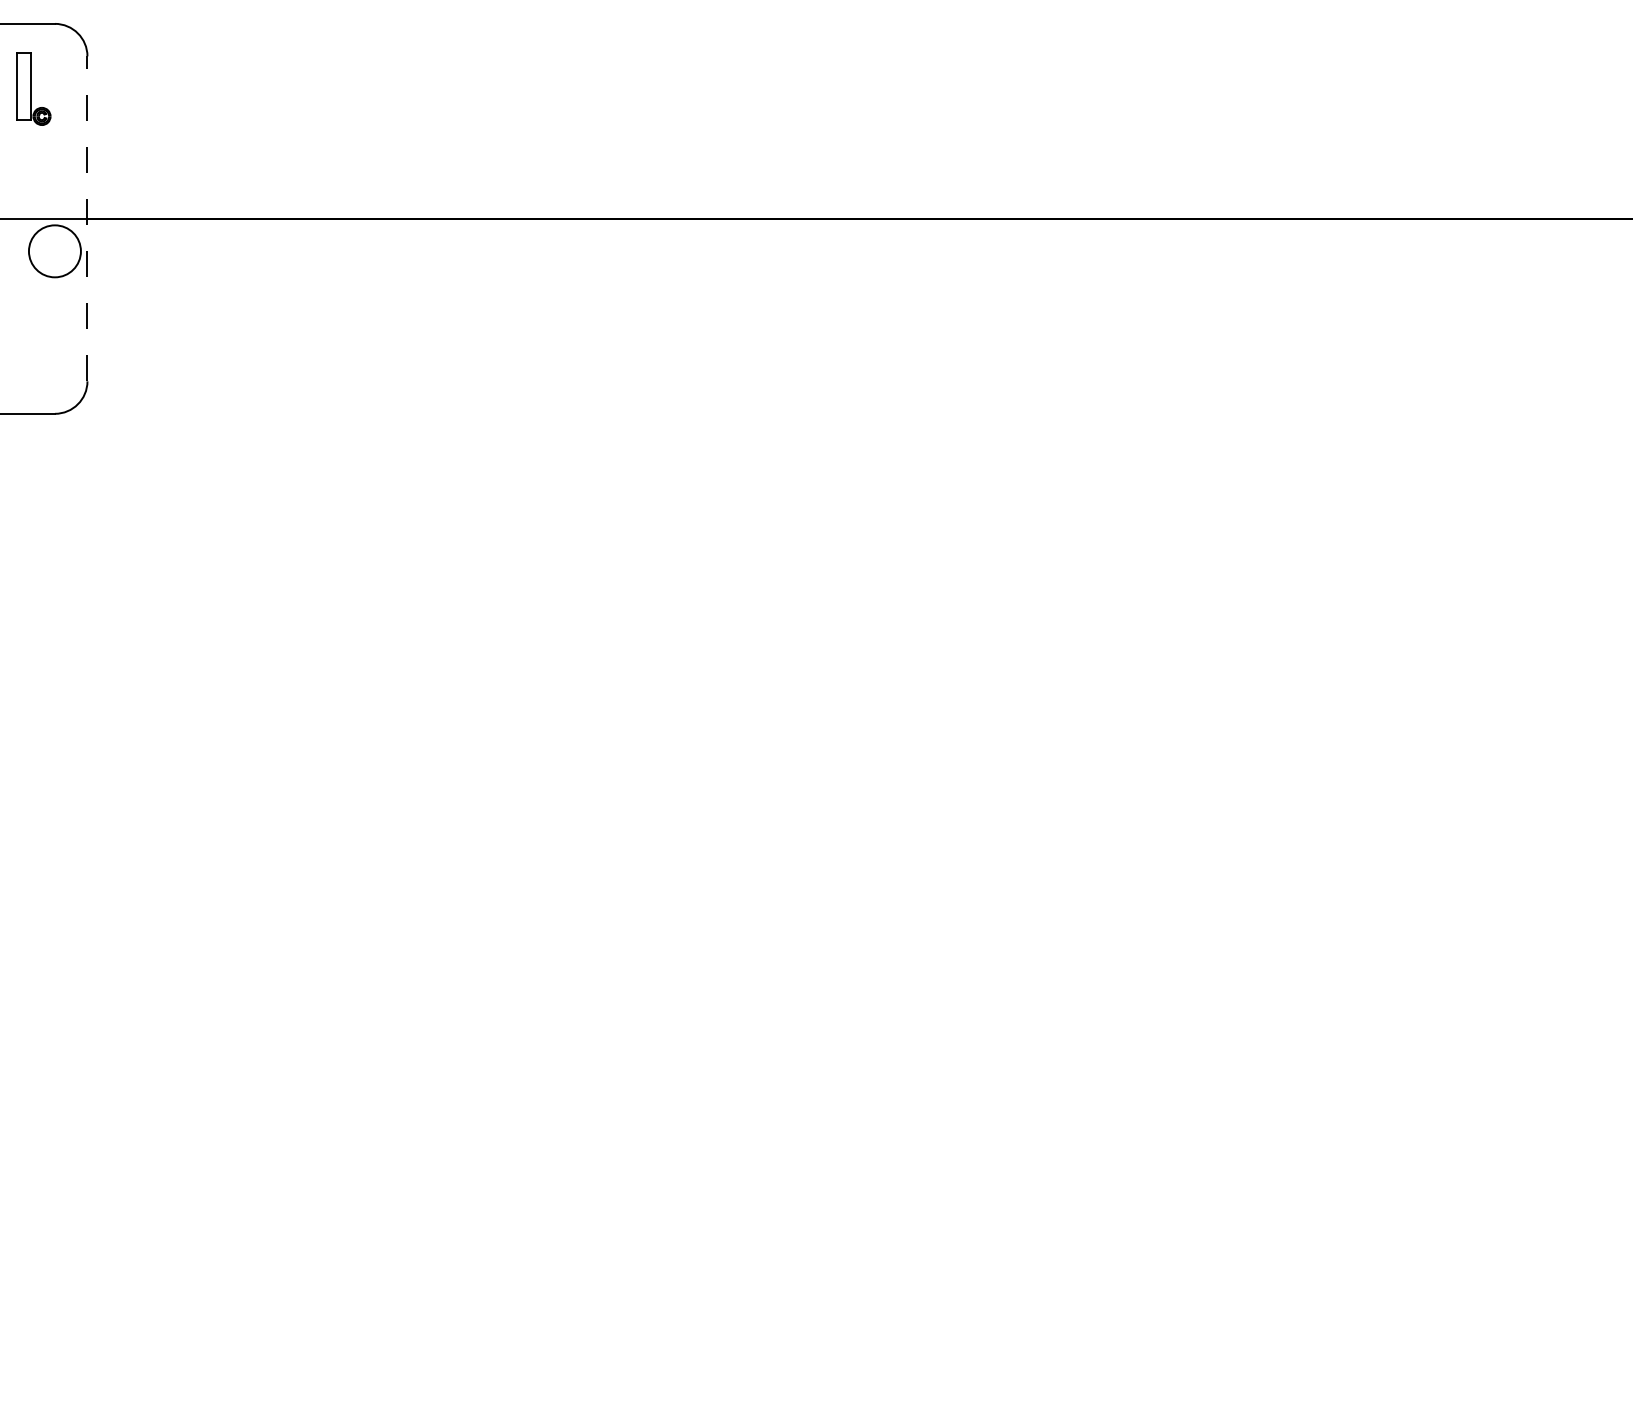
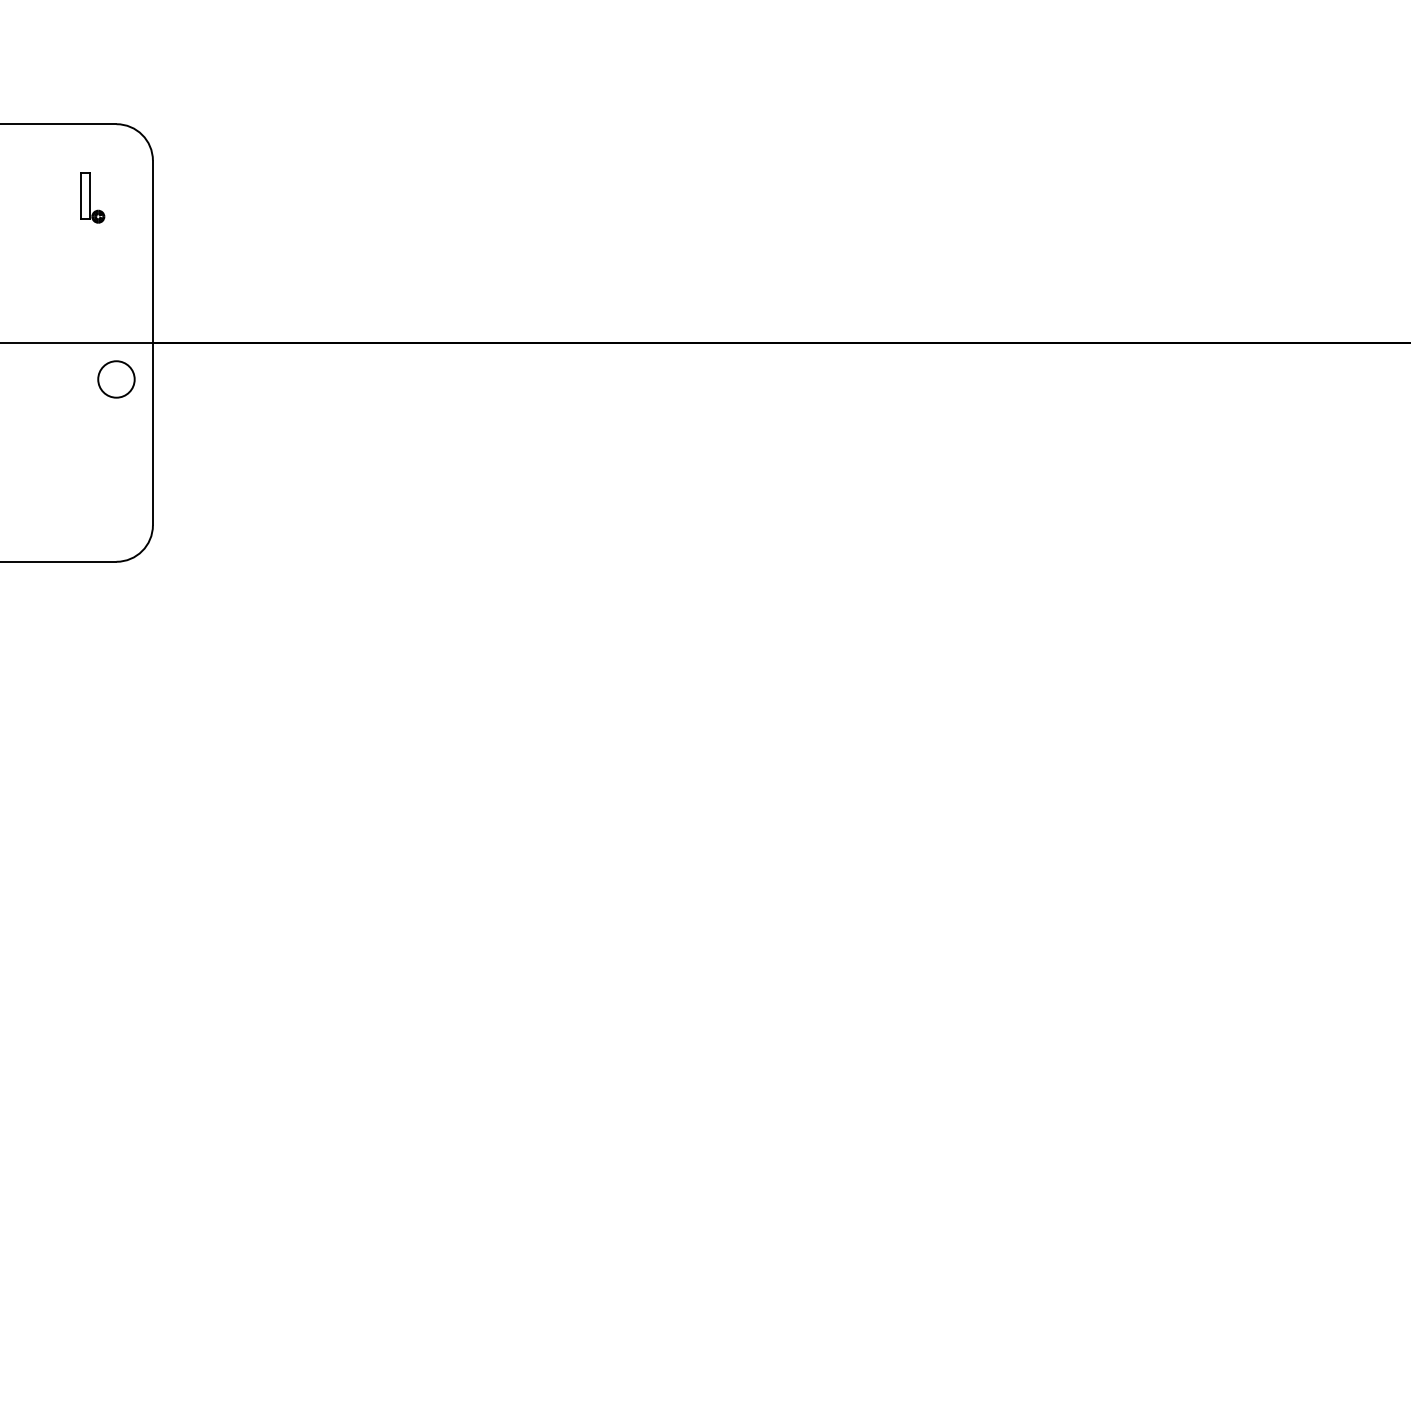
part: (33, 89) -> (92, 197), size x0.62
line: (87, 218) -> (152, 342), dashed -> solid
circle: (54, 251) -> (115, 379), size x0.62

